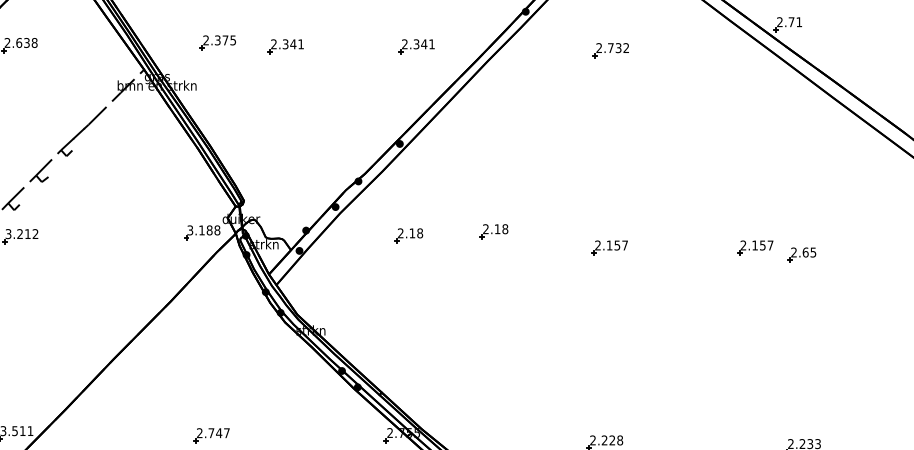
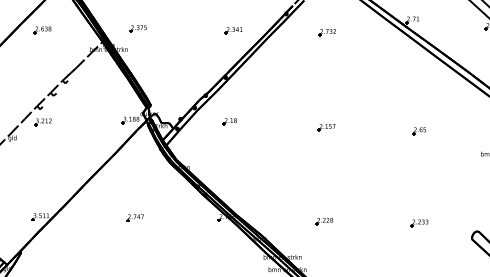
part: (285, 46) -> (170, 30), removed
part: (492, 231) -> (270, 119), removed
part: (754, 247) -> (396, 127), removed

